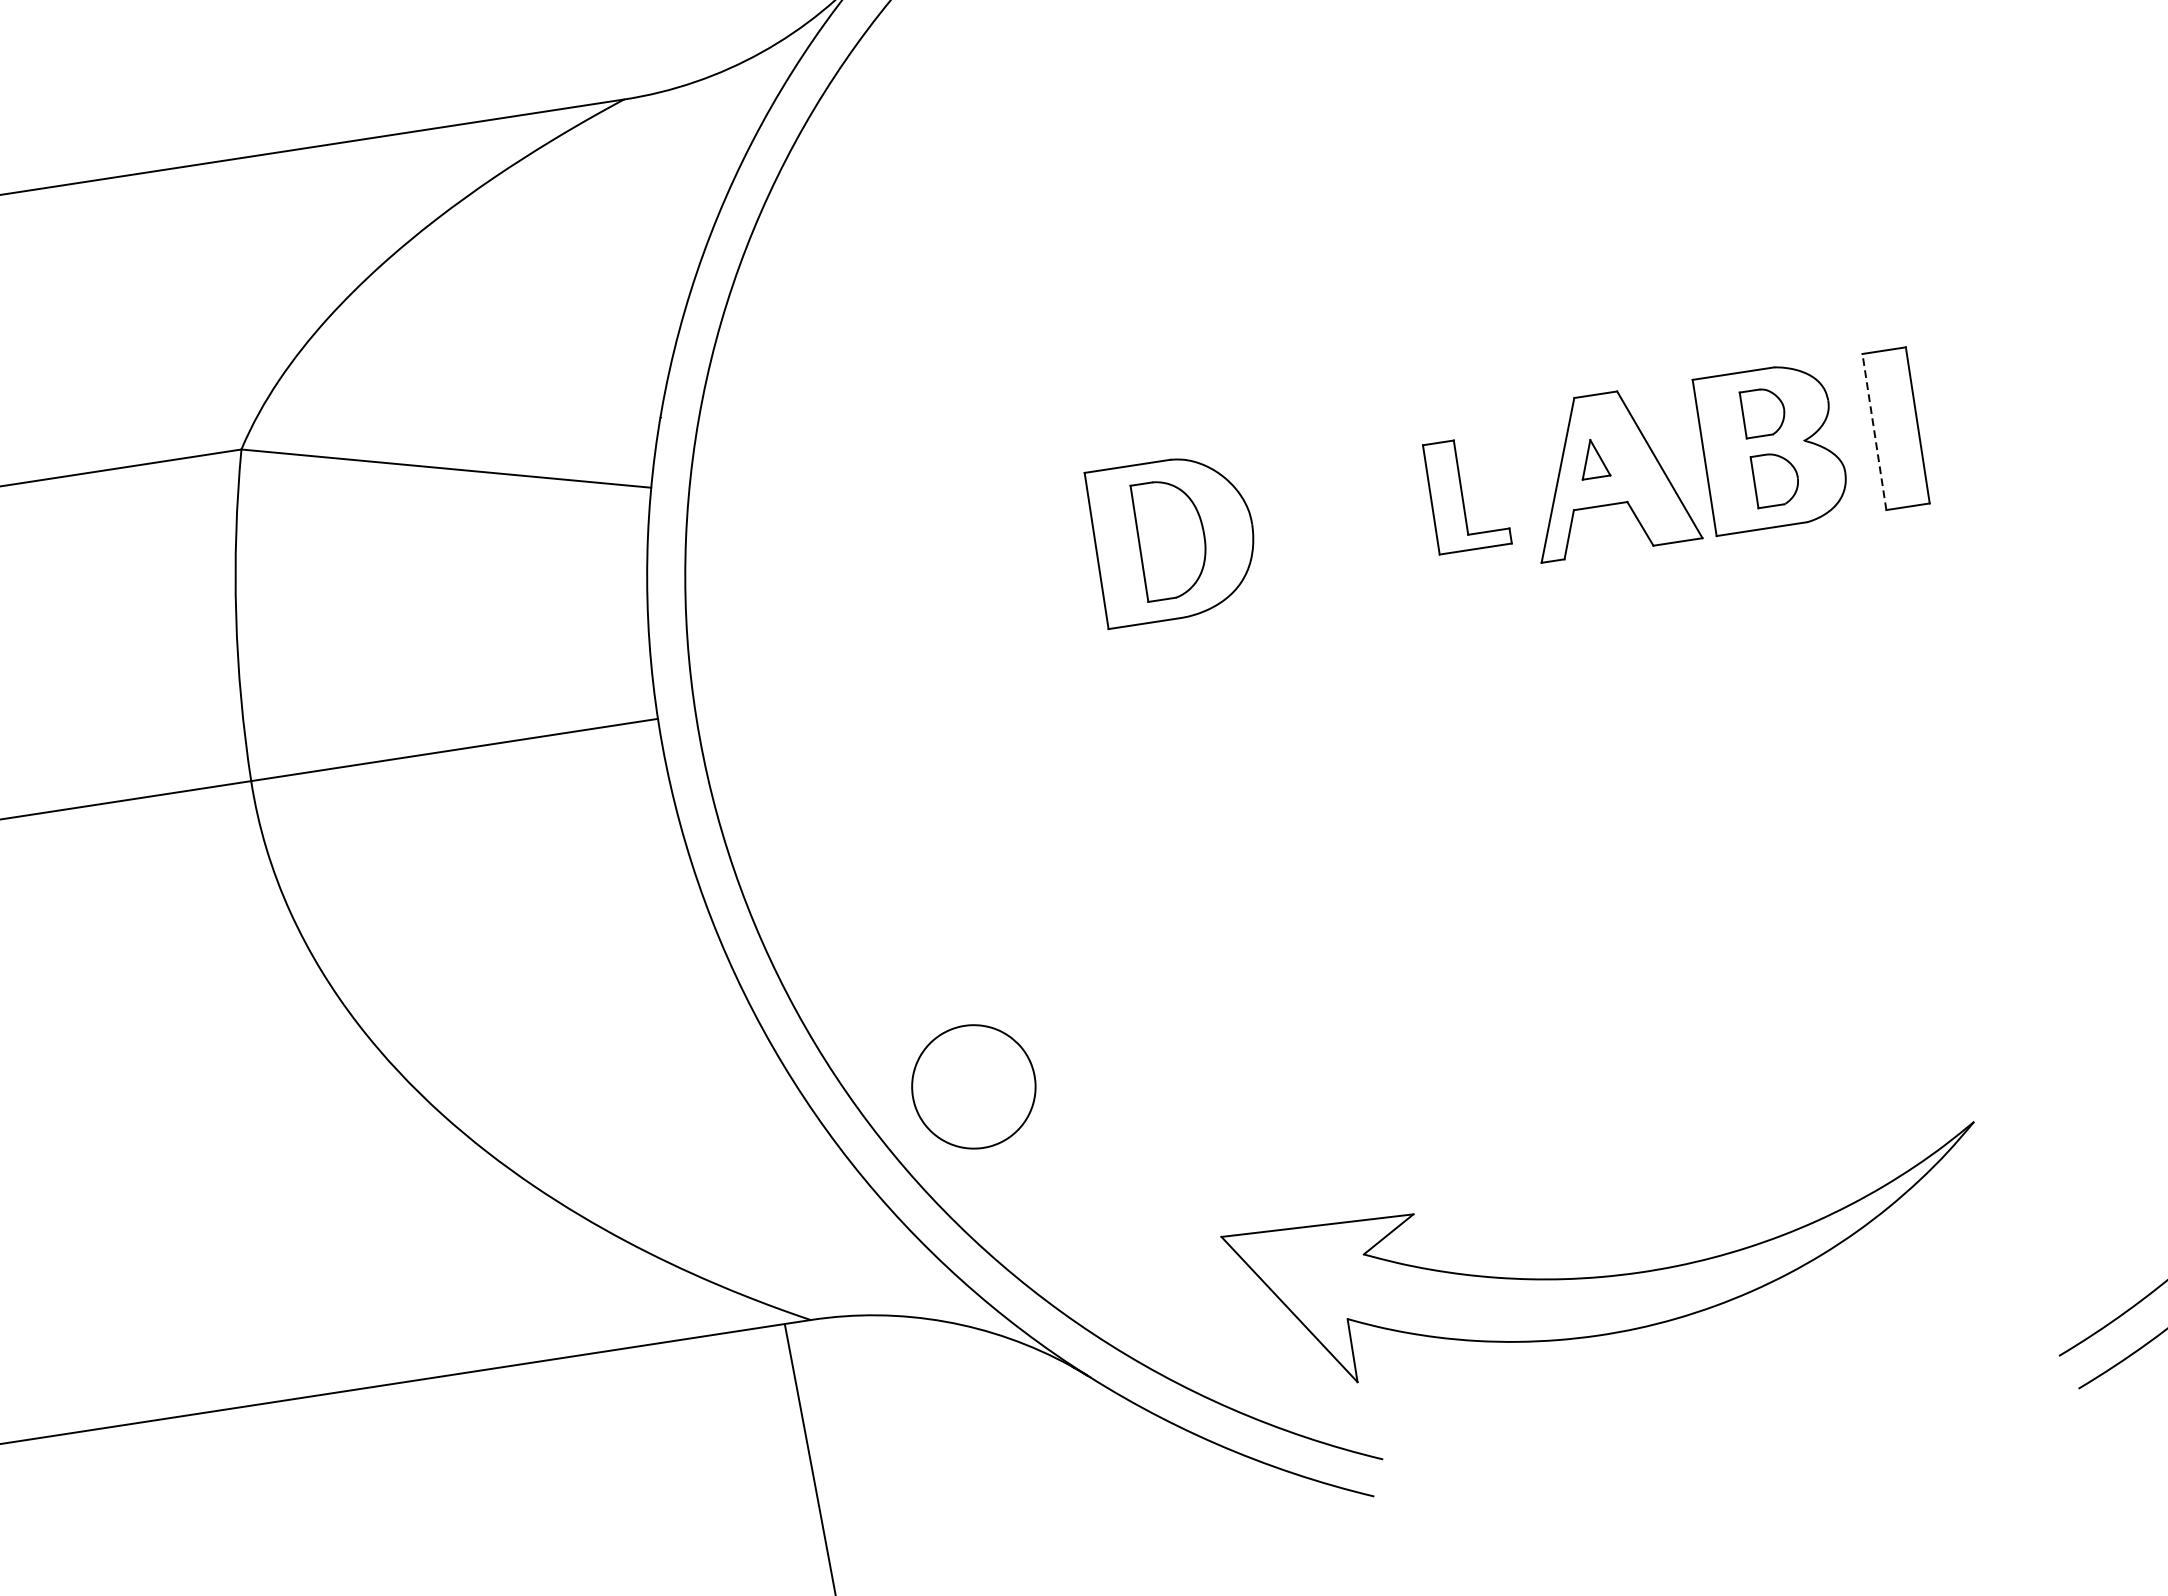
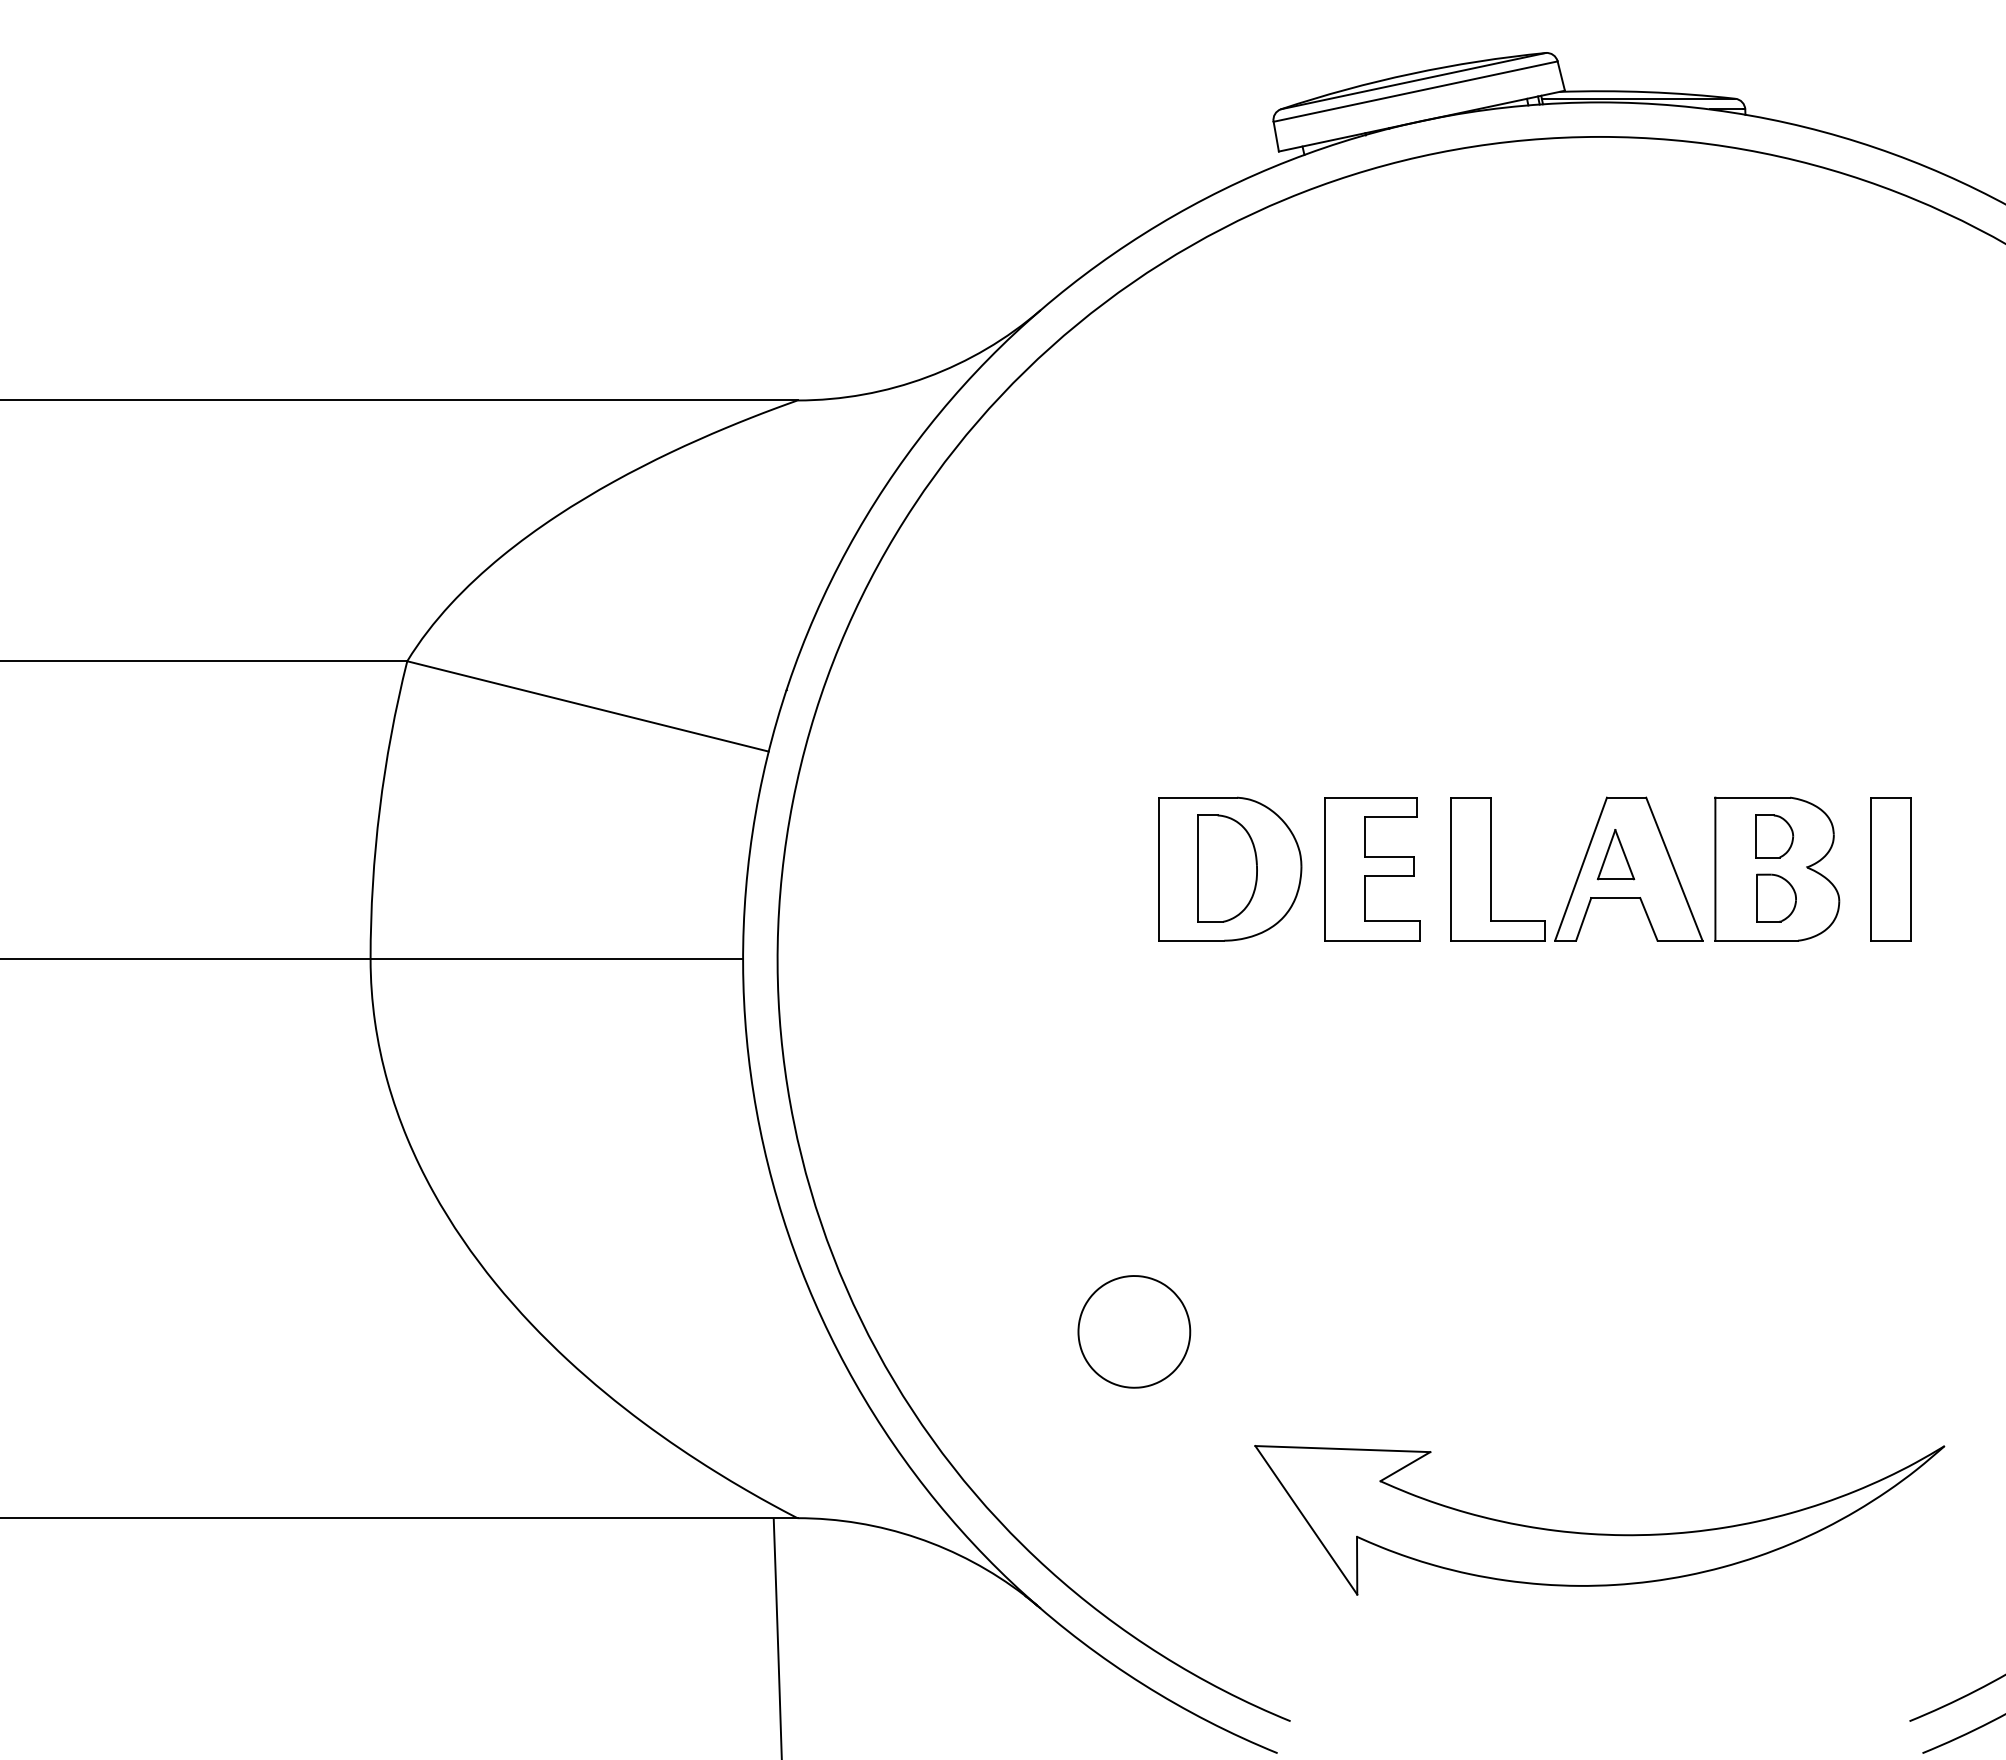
line: (1873, 431) -> (1870, 868), dashed -> solid
part: (1593, 458) -> (1615, 854), size x1.43
part: (1466, 494) -> (1497, 869), size x1.43
part: (1330, 515) -> (1372, 869), added
part: (973, 1086) -> (1134, 1331), moved
part: (1611, 1274) -> (1599, 1533), moved

